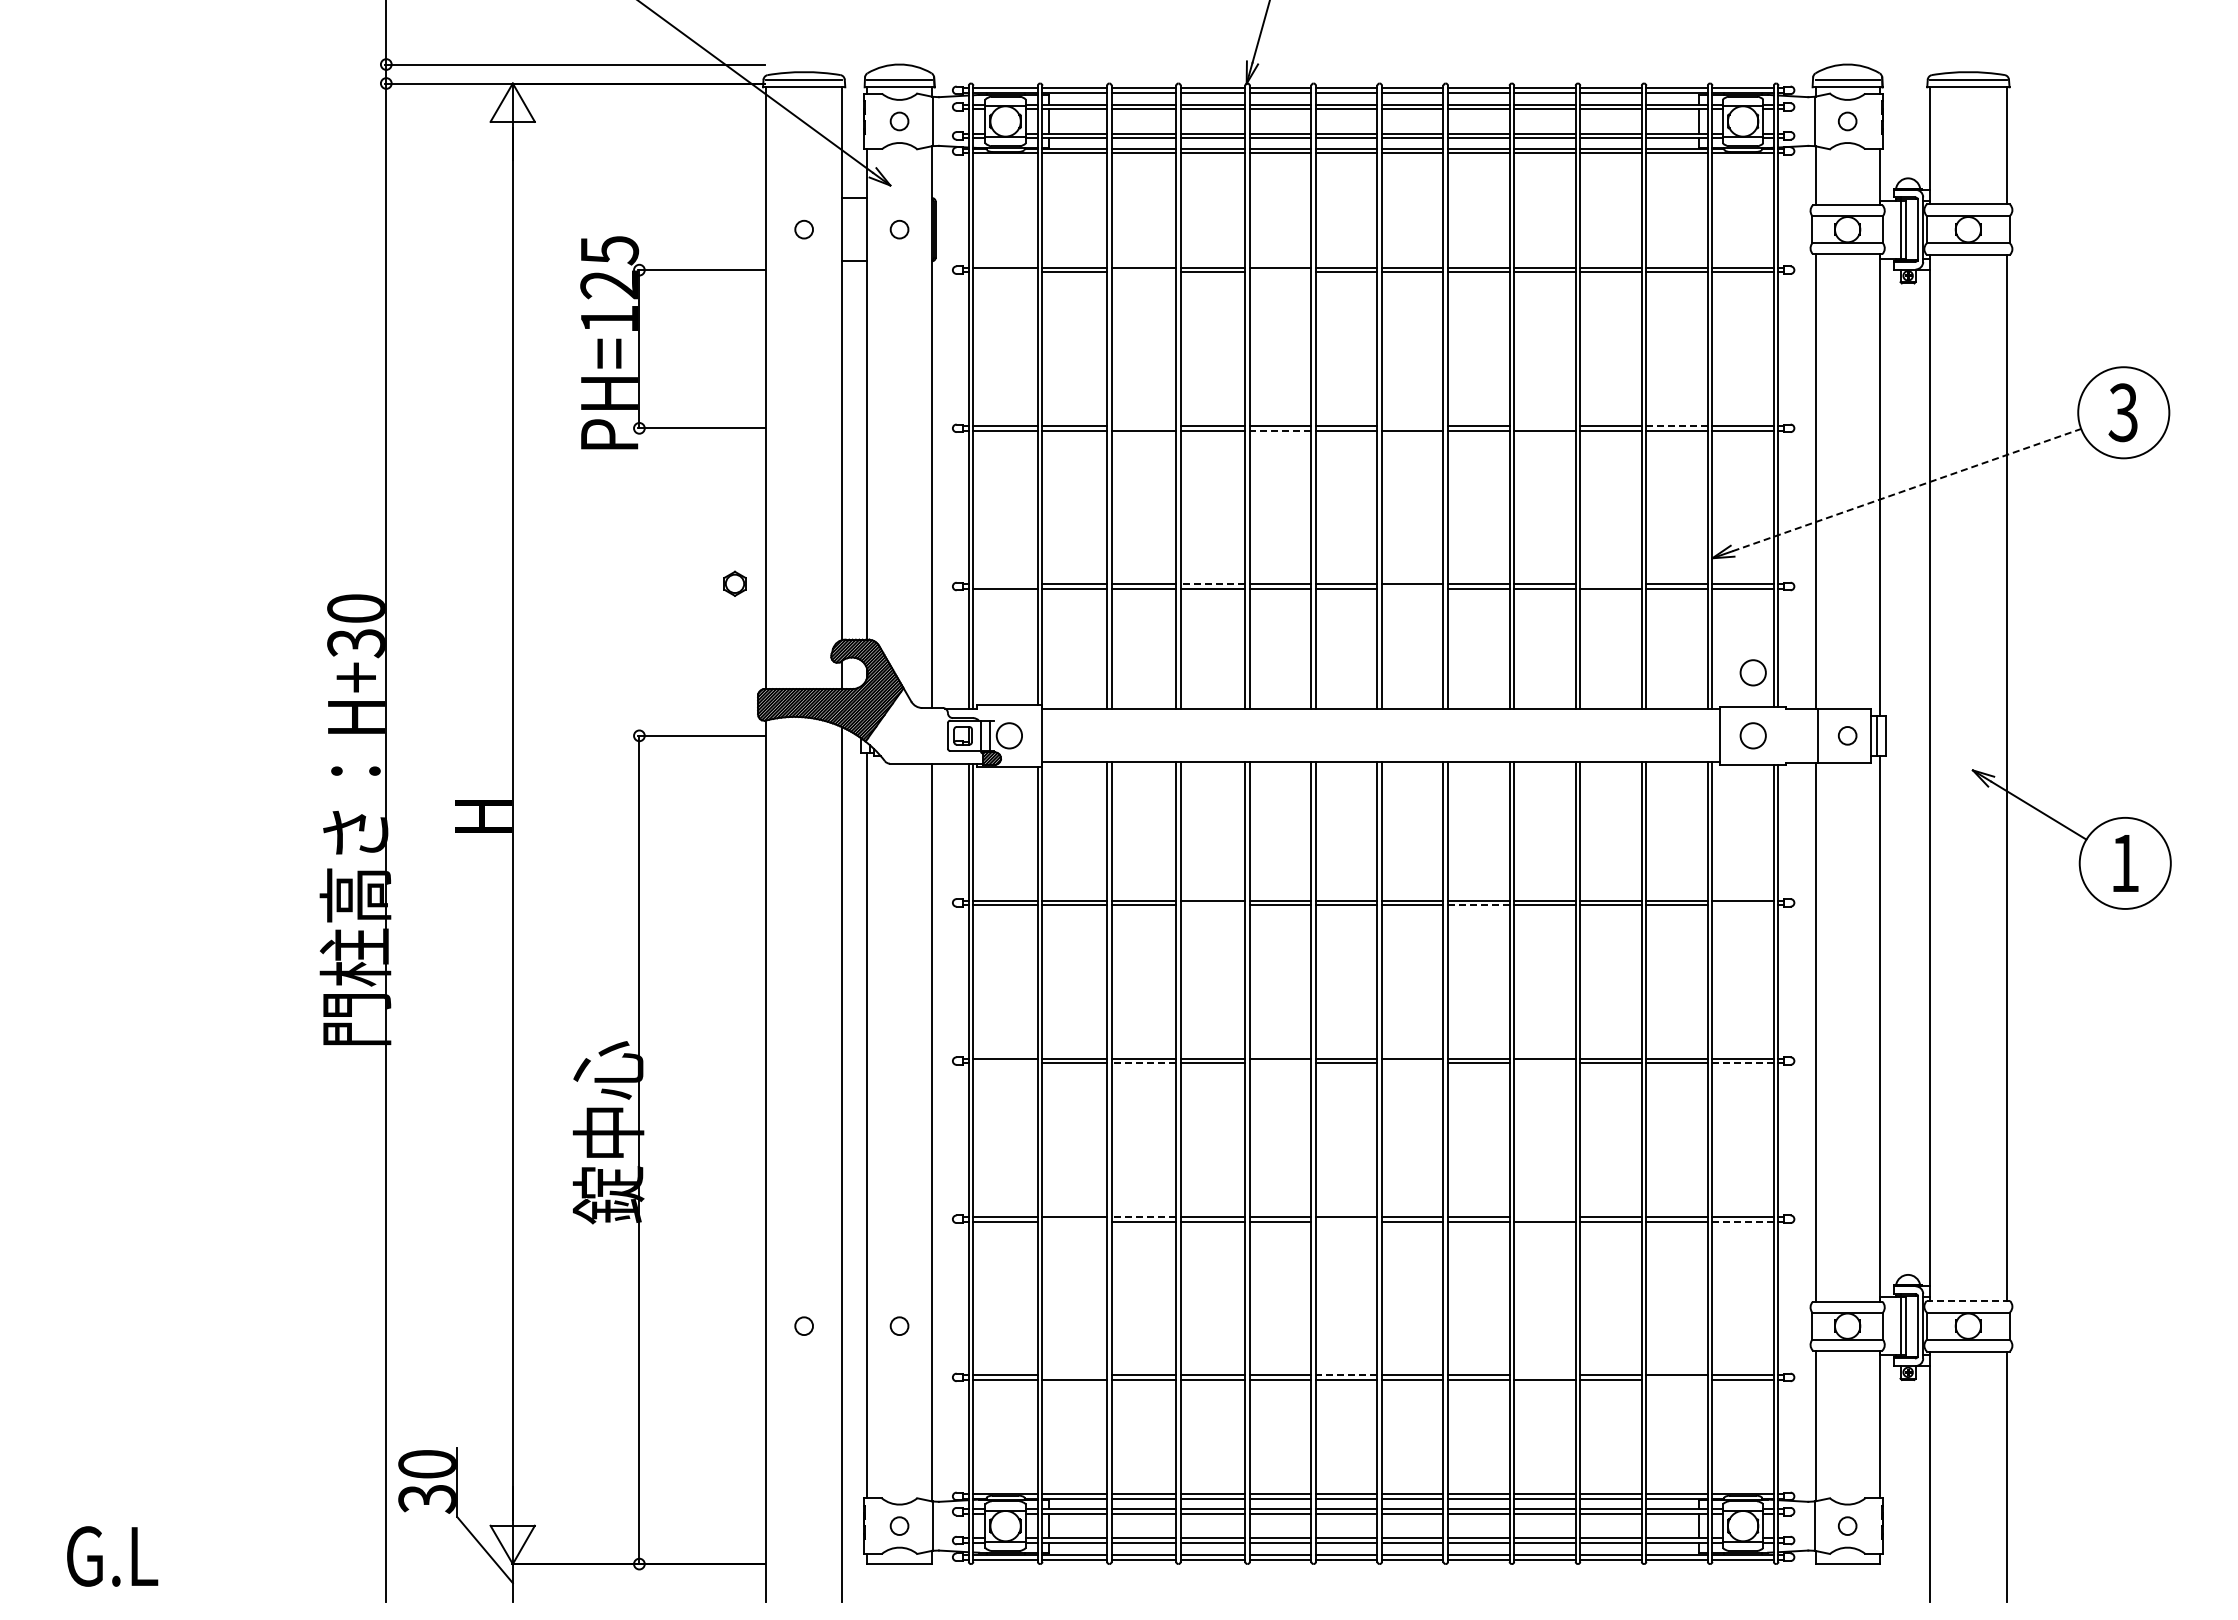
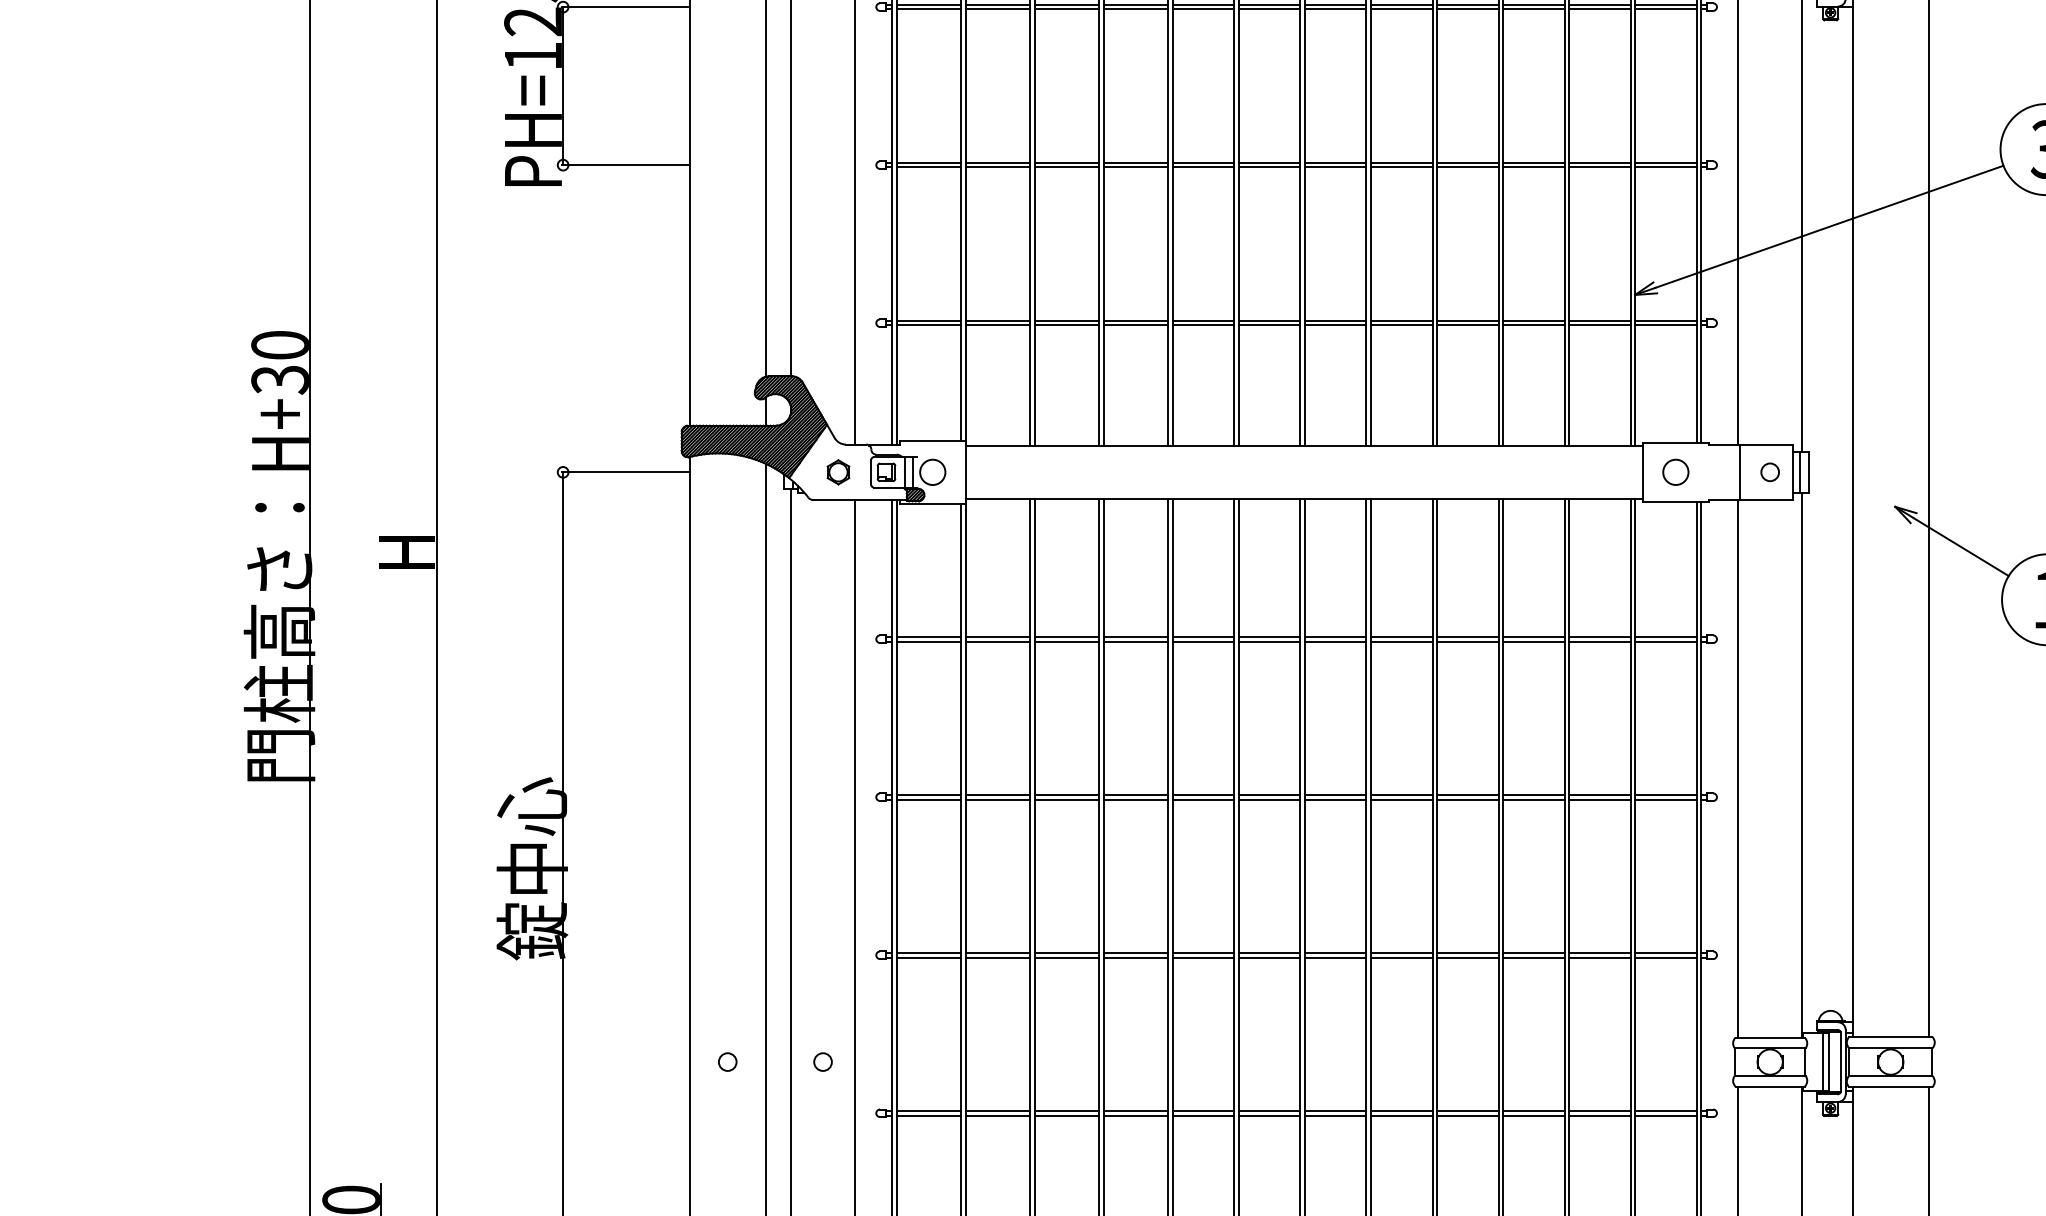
line: (1005, 272) -> (928, 9), added
line: (1143, 272) -> (1066, 9), added
line: (1280, 272) -> (1203, 9), added
line: (1143, 426) -> (1066, 163), added
line: (1412, 426) -> (1335, 163), added
line: (1544, 426) -> (1467, 163), added
line: (1677, 426) -> (1600, 163), dashed -> solid
line: (1280, 430) -> (1203, 167), dashed -> solid
line: (1906, 490) -> (1828, 227), dashed -> solid
part: (734, 583) -> (837, 472), moved
line: (1005, 584) -> (928, 321), added
line: (1212, 584) -> (1135, 321), dashed -> solid
line: (1610, 584) -> (1533, 321), added
line: (1412, 588) -> (1335, 325), added
circle: (1752, 672) -> (1675, 409), removed
line: (1212, 905) -> (1135, 641), added
line: (1478, 905) -> (1401, 641), dashed -> solid
line: (1742, 905) -> (1665, 641), added
line: (1005, 1063) -> (928, 799), added
line: (1143, 1063) -> (1066, 799), dashed -> solid
line: (1280, 1063) -> (1203, 799), added
line: (1412, 1063) -> (1335, 799), added
line: (1544, 1063) -> (1467, 799), added
line: (1743, 1063) -> (1666, 799), dashed -> solid
line: (1143, 1216) -> (1066, 952), dashed -> solid
line: (1544, 1216) -> (1467, 952), added
line: (1074, 1221) -> (997, 957), added
line: (1346, 1221) -> (1269, 957), added
line: (1743, 1221) -> (1666, 957), dashed -> solid
line: (1968, 1300) -> (1890, 1036), dashed -> solid
line: (1074, 1375) -> (997, 1111), added
line: (1346, 1375) -> (1269, 1111), dashed -> solid
line: (1544, 1375) -> (1467, 1111), added
line: (1676, 1379) -> (1599, 1115), added

